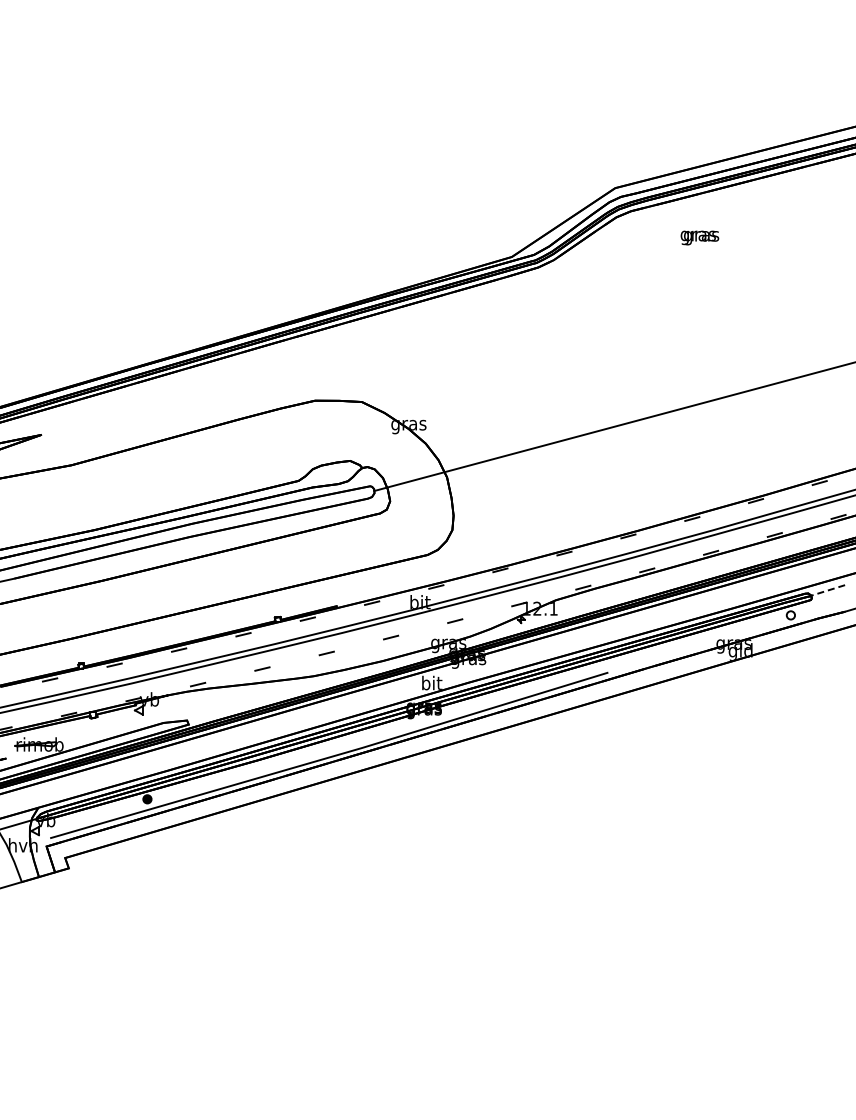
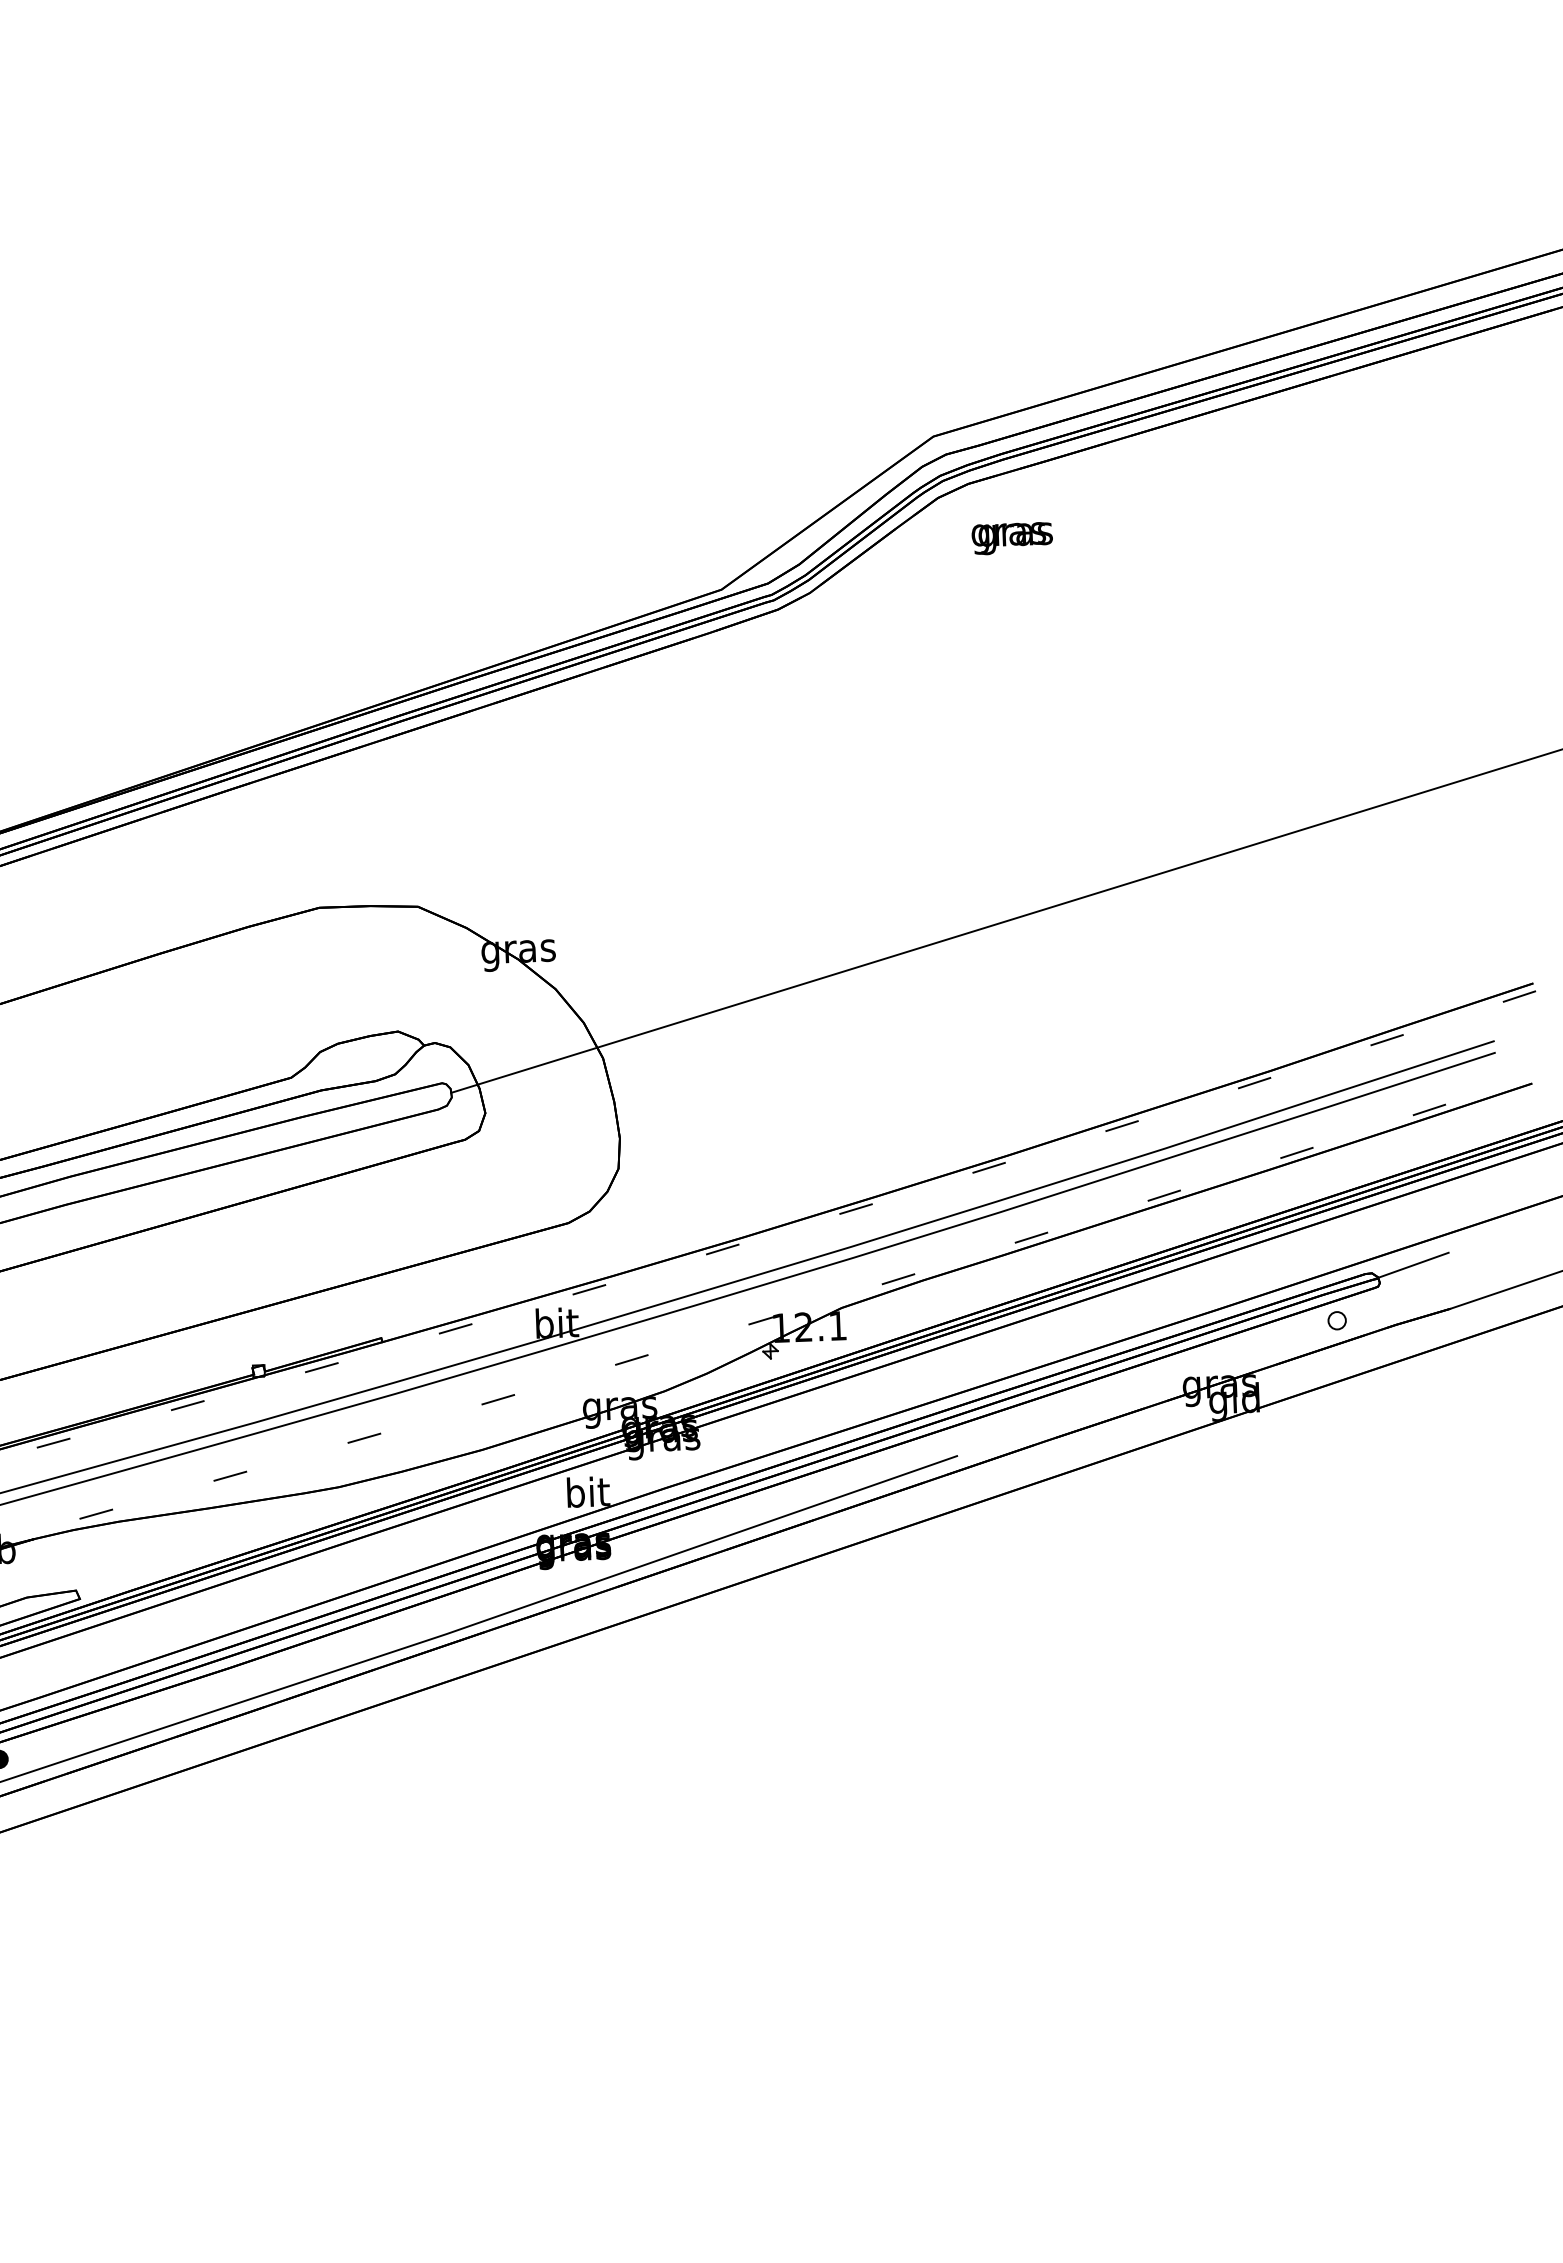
text: (699, 237) -> (1011, 537), moved
line: (826, 590) -> (1410, 1265), dashed -> solid

